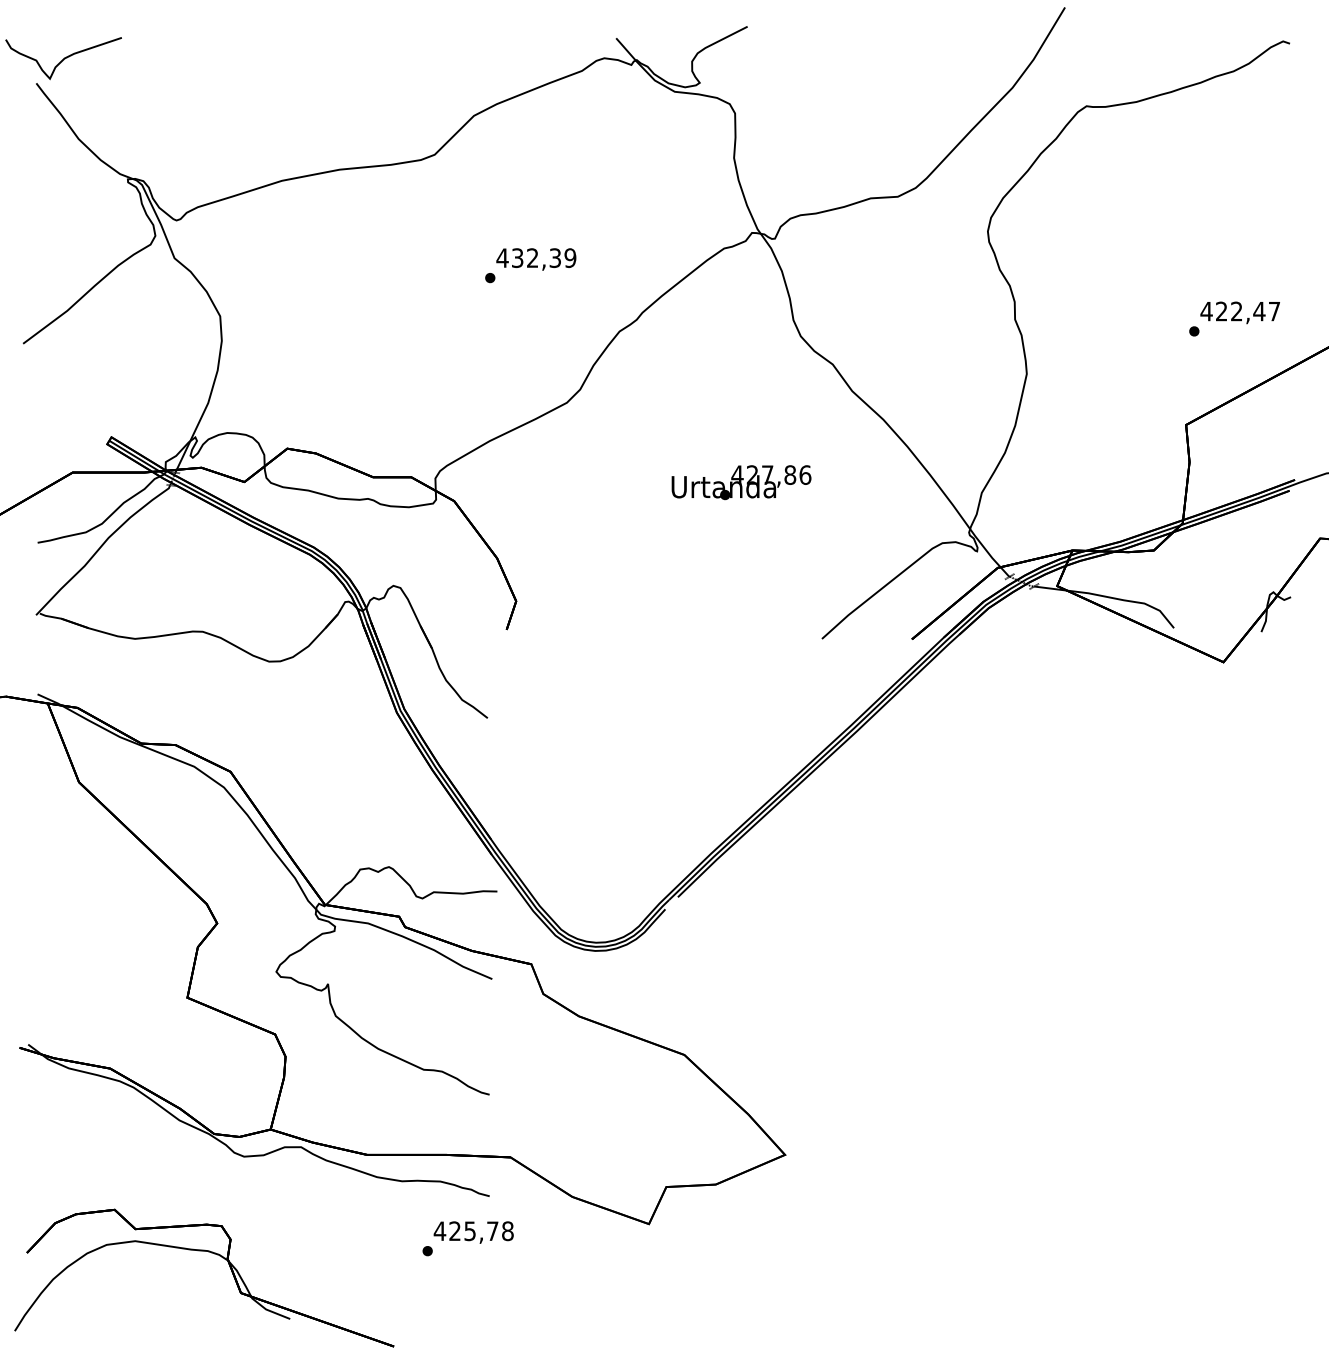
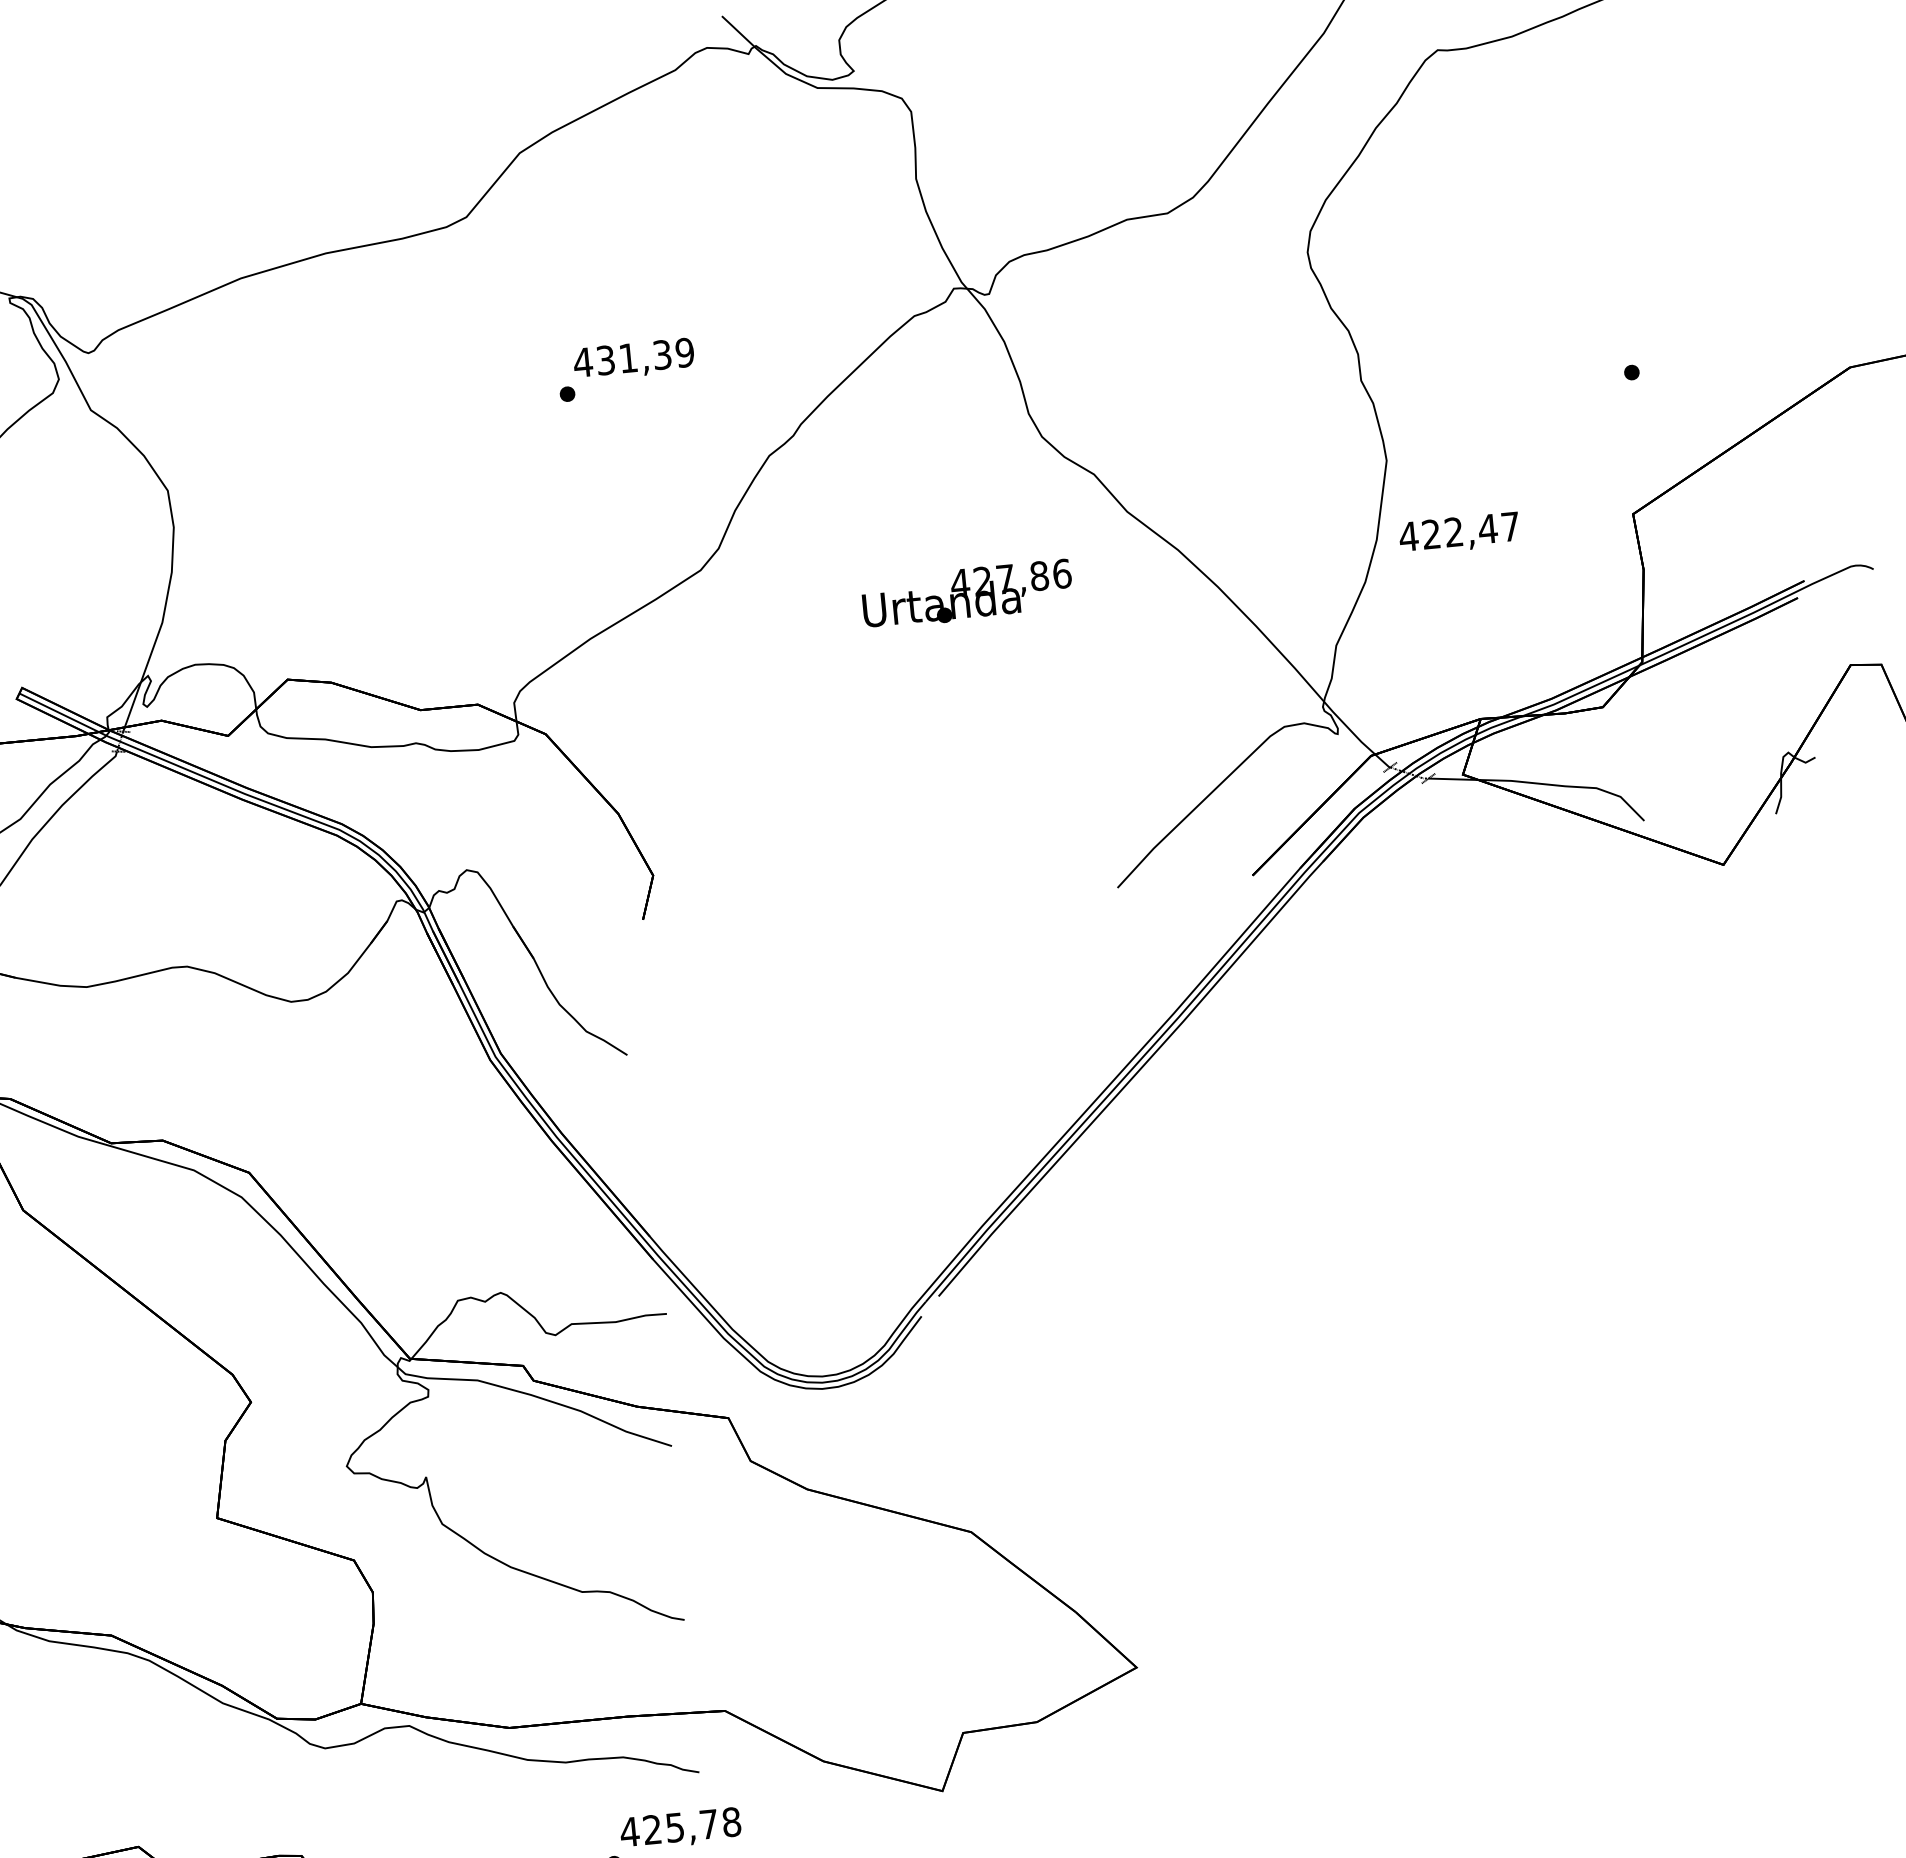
text: (532, 257) -> (627, 357), 432,39 -> 431,39
text: (1239, 312) -> (1458, 533), moved
text: (741, 482) -> (967, 594), moved

